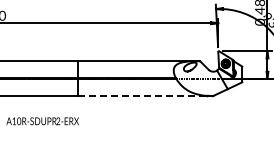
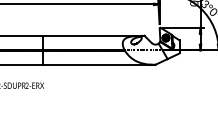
line: (142, 96) -> (96, 65), dashed -> solid

